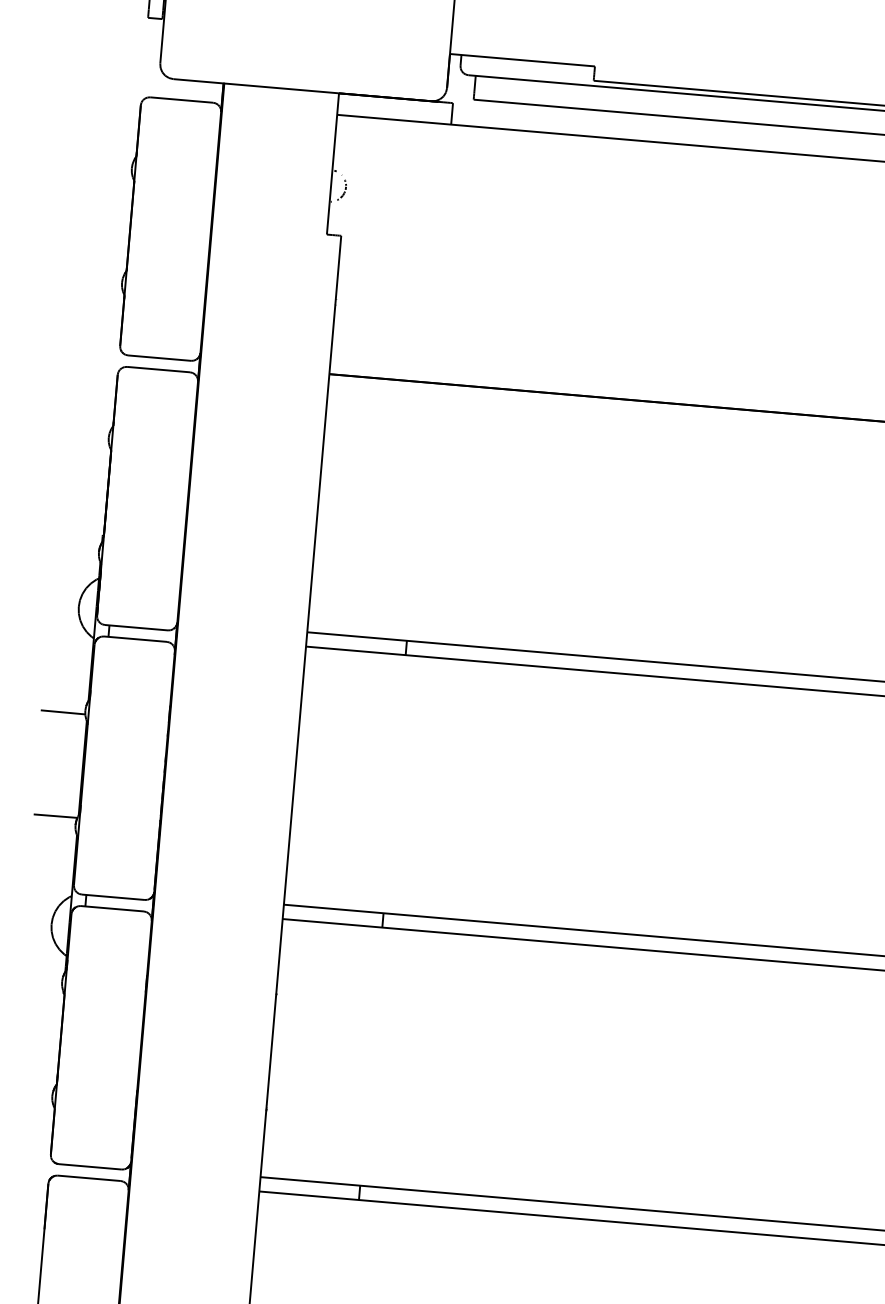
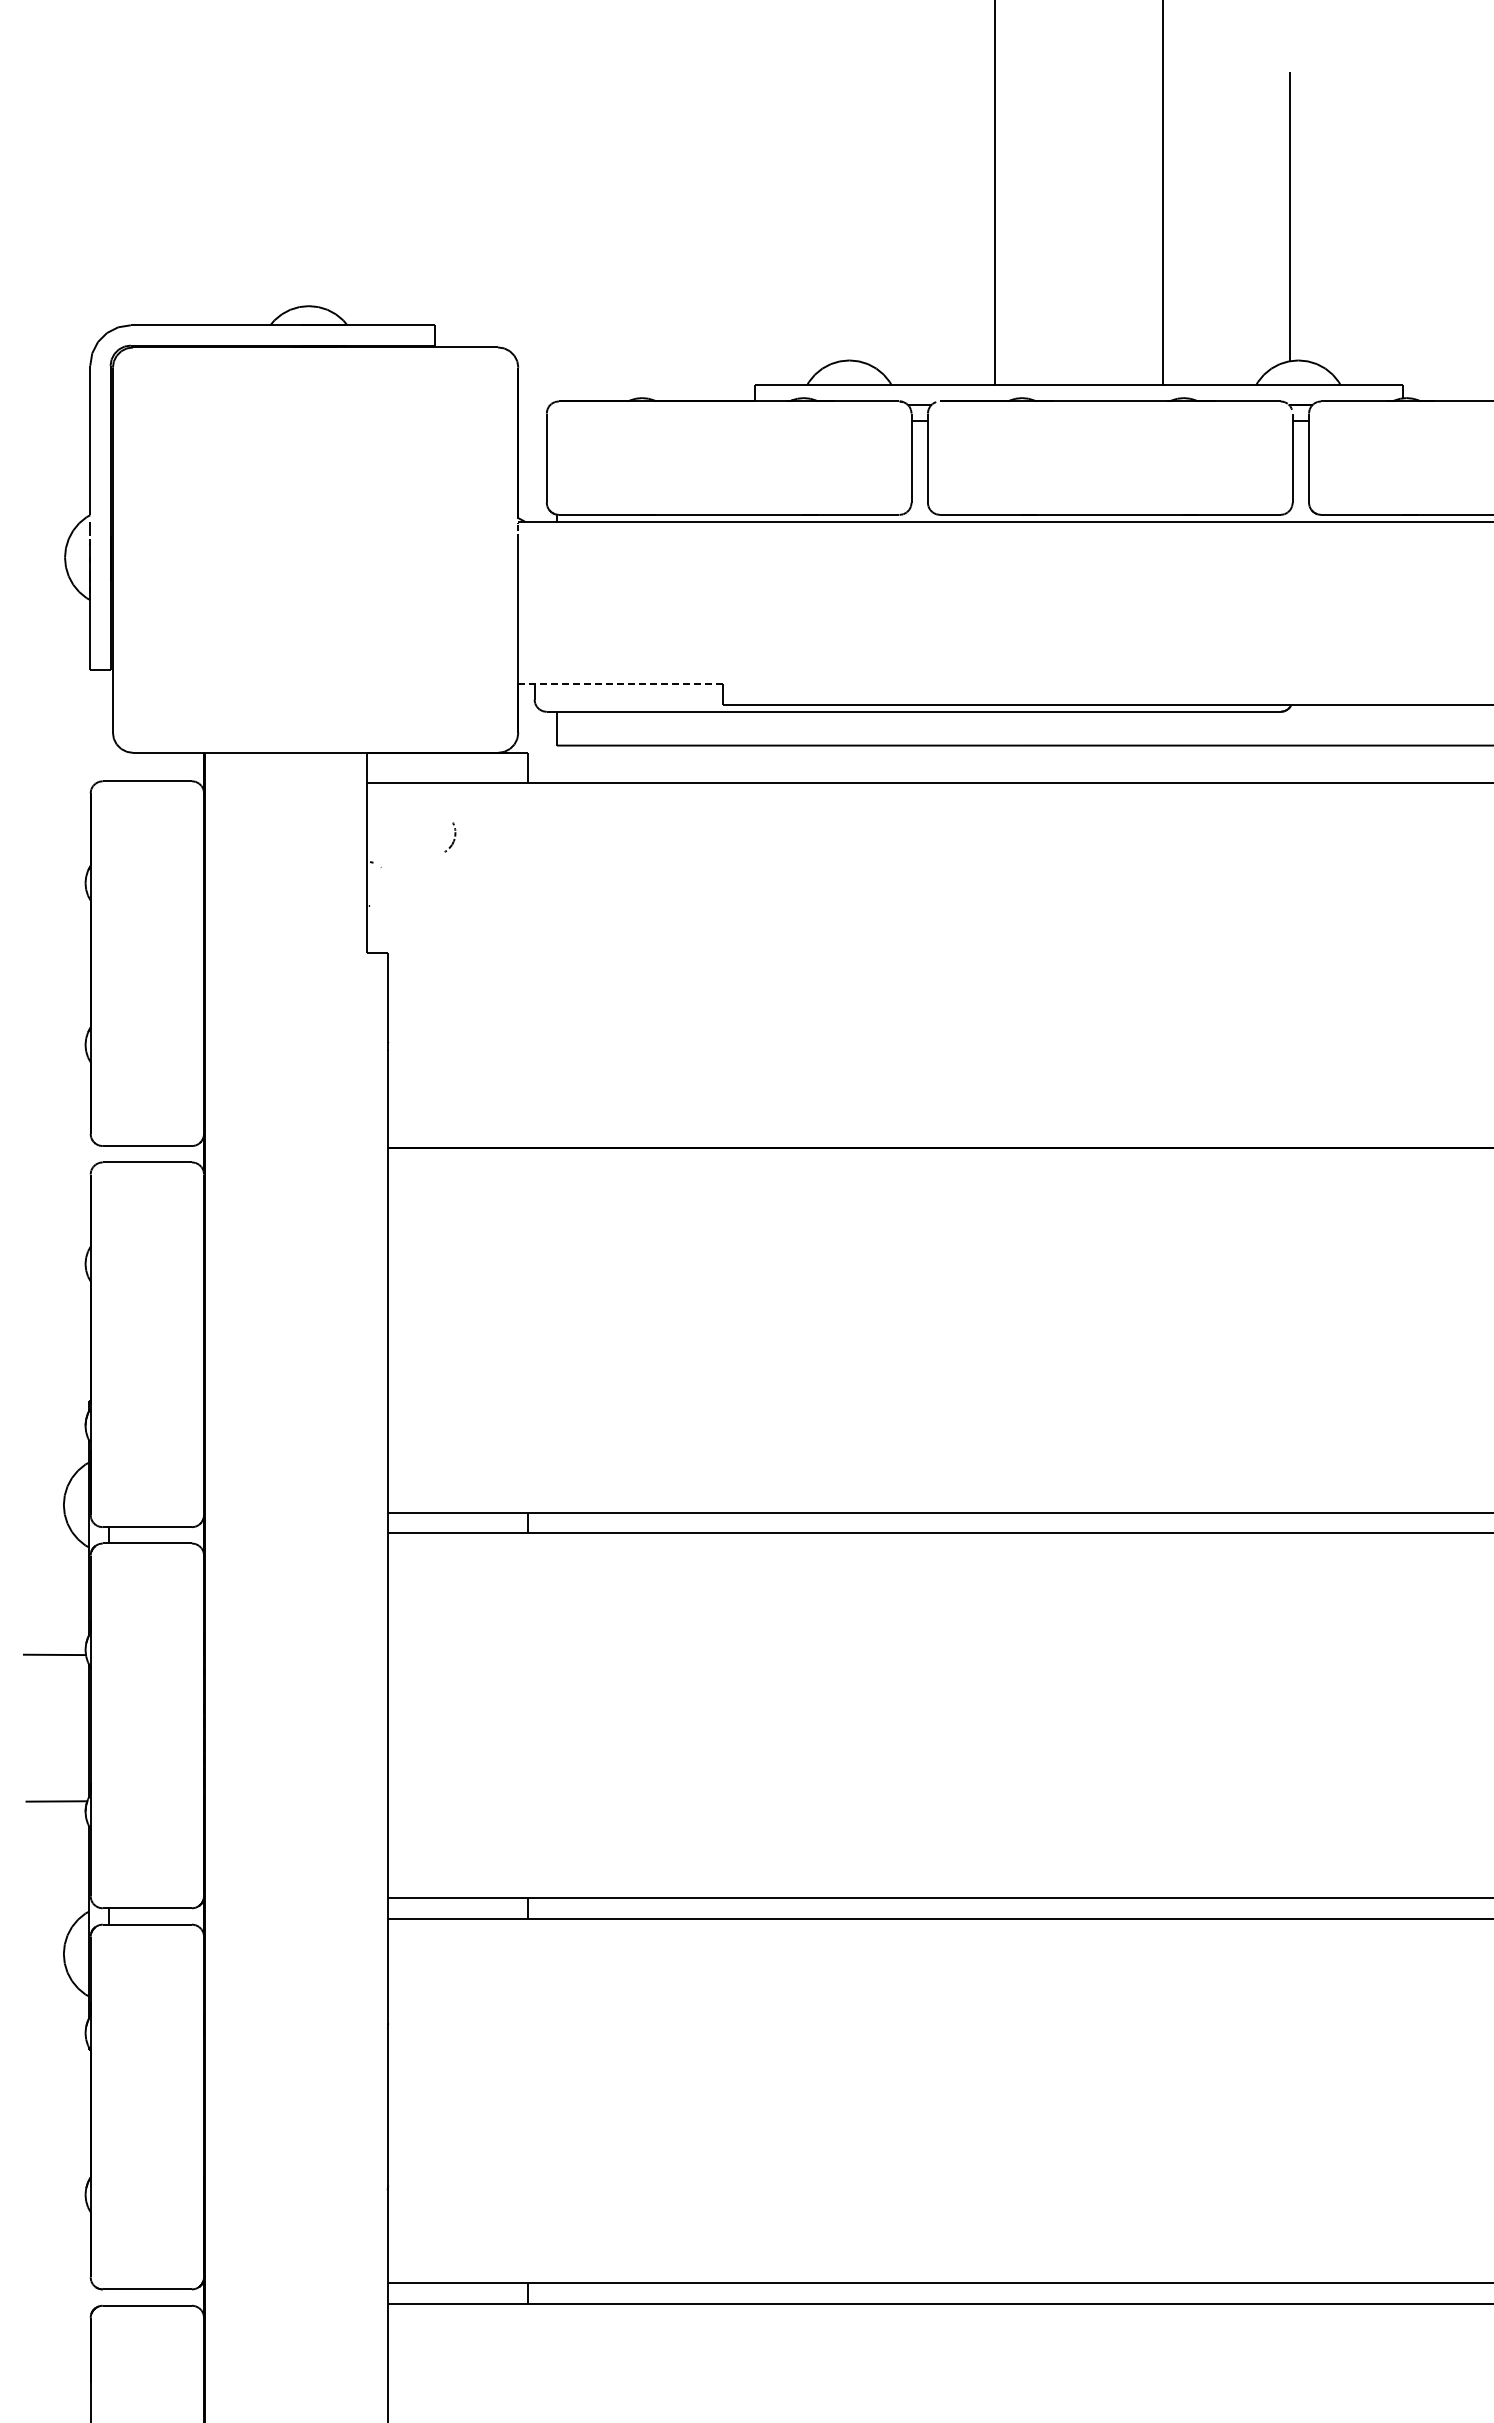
line: (522, 60) -> (621, 684), solid -> dashed
part: (342, 190) -> (450, 837), moved

